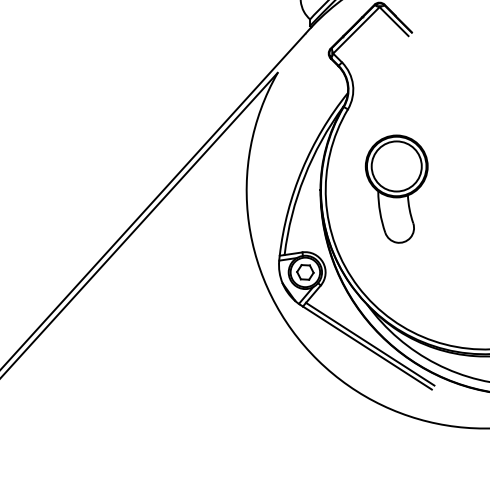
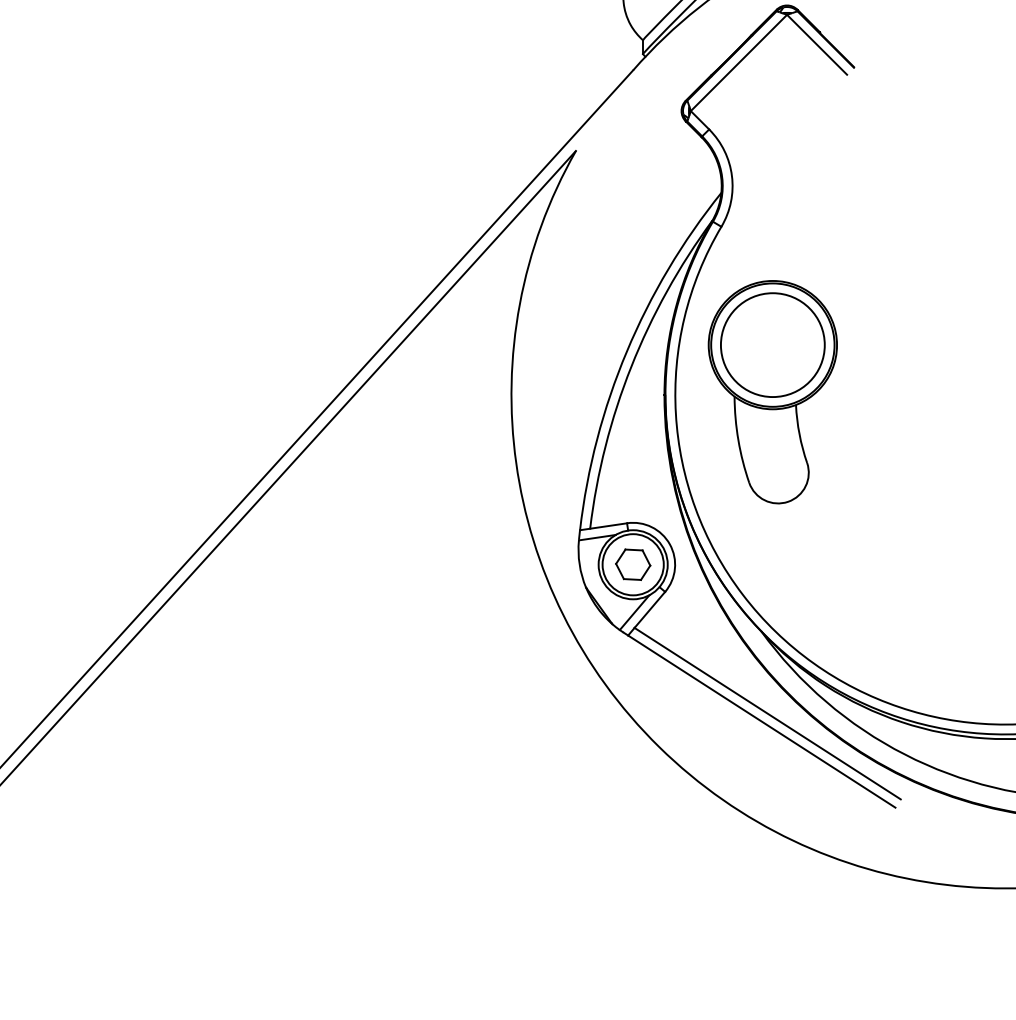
part: (396, 188) -> (772, 390), moved

